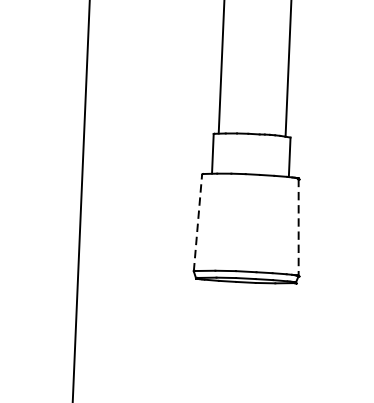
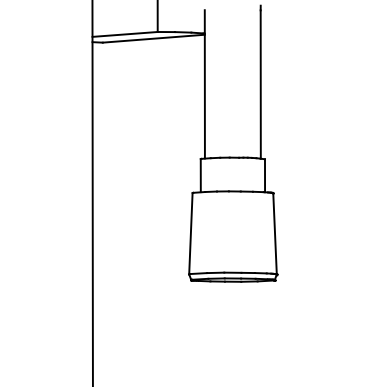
line: (197, 222) -> (190, 233), dashed -> solid
line: (299, 226) -> (275, 233), dashed -> solid

